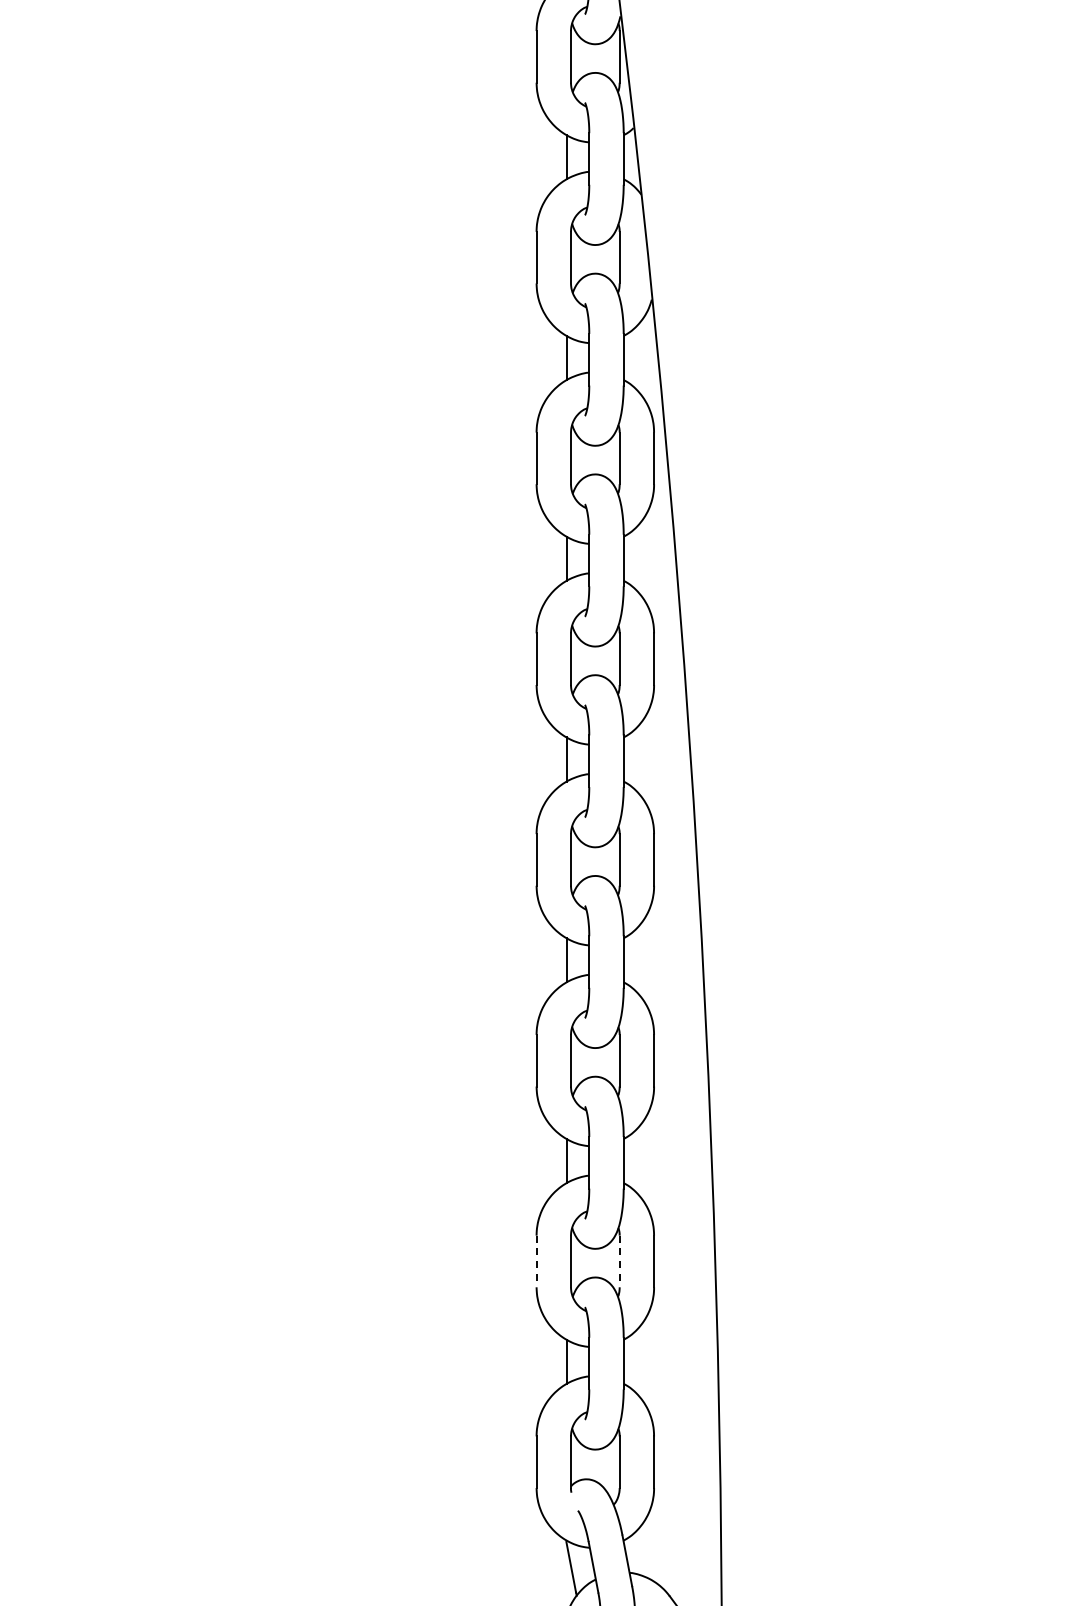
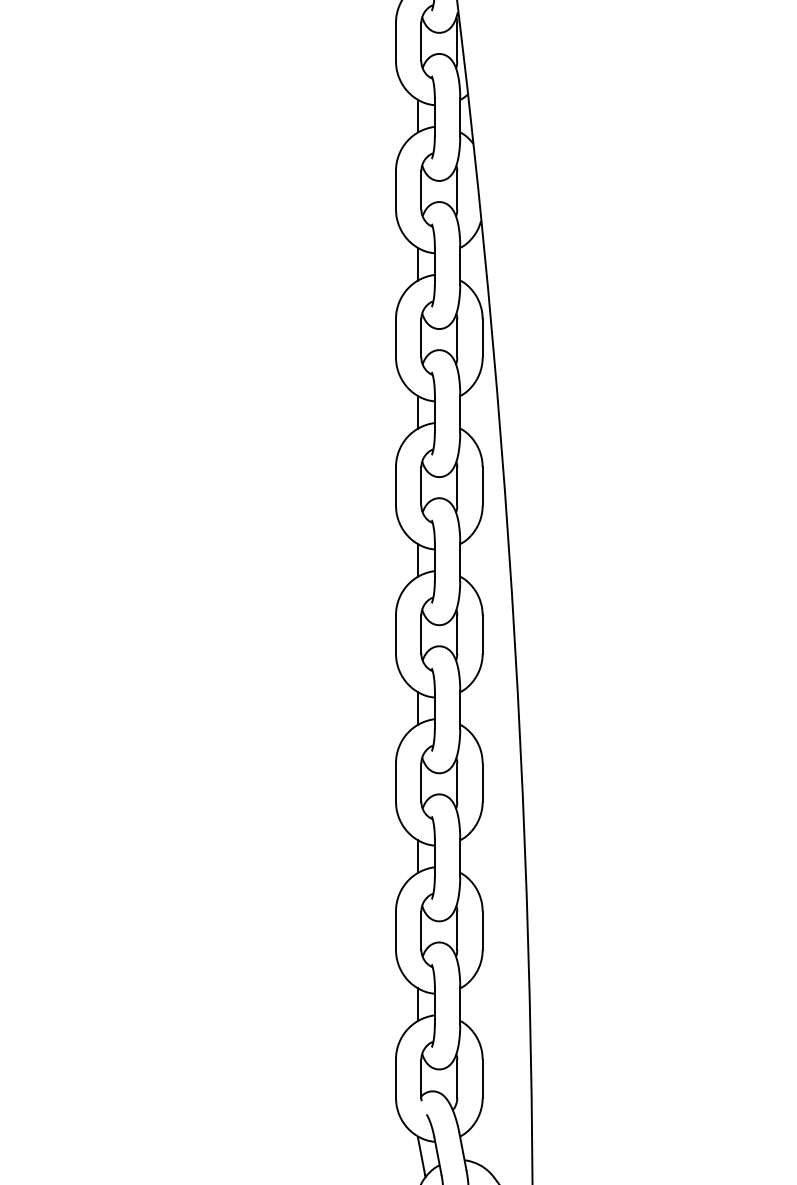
line: (536, 1261) -> (395, 930), dashed -> solid
line: (619, 1261) -> (457, 930), dashed -> solid

